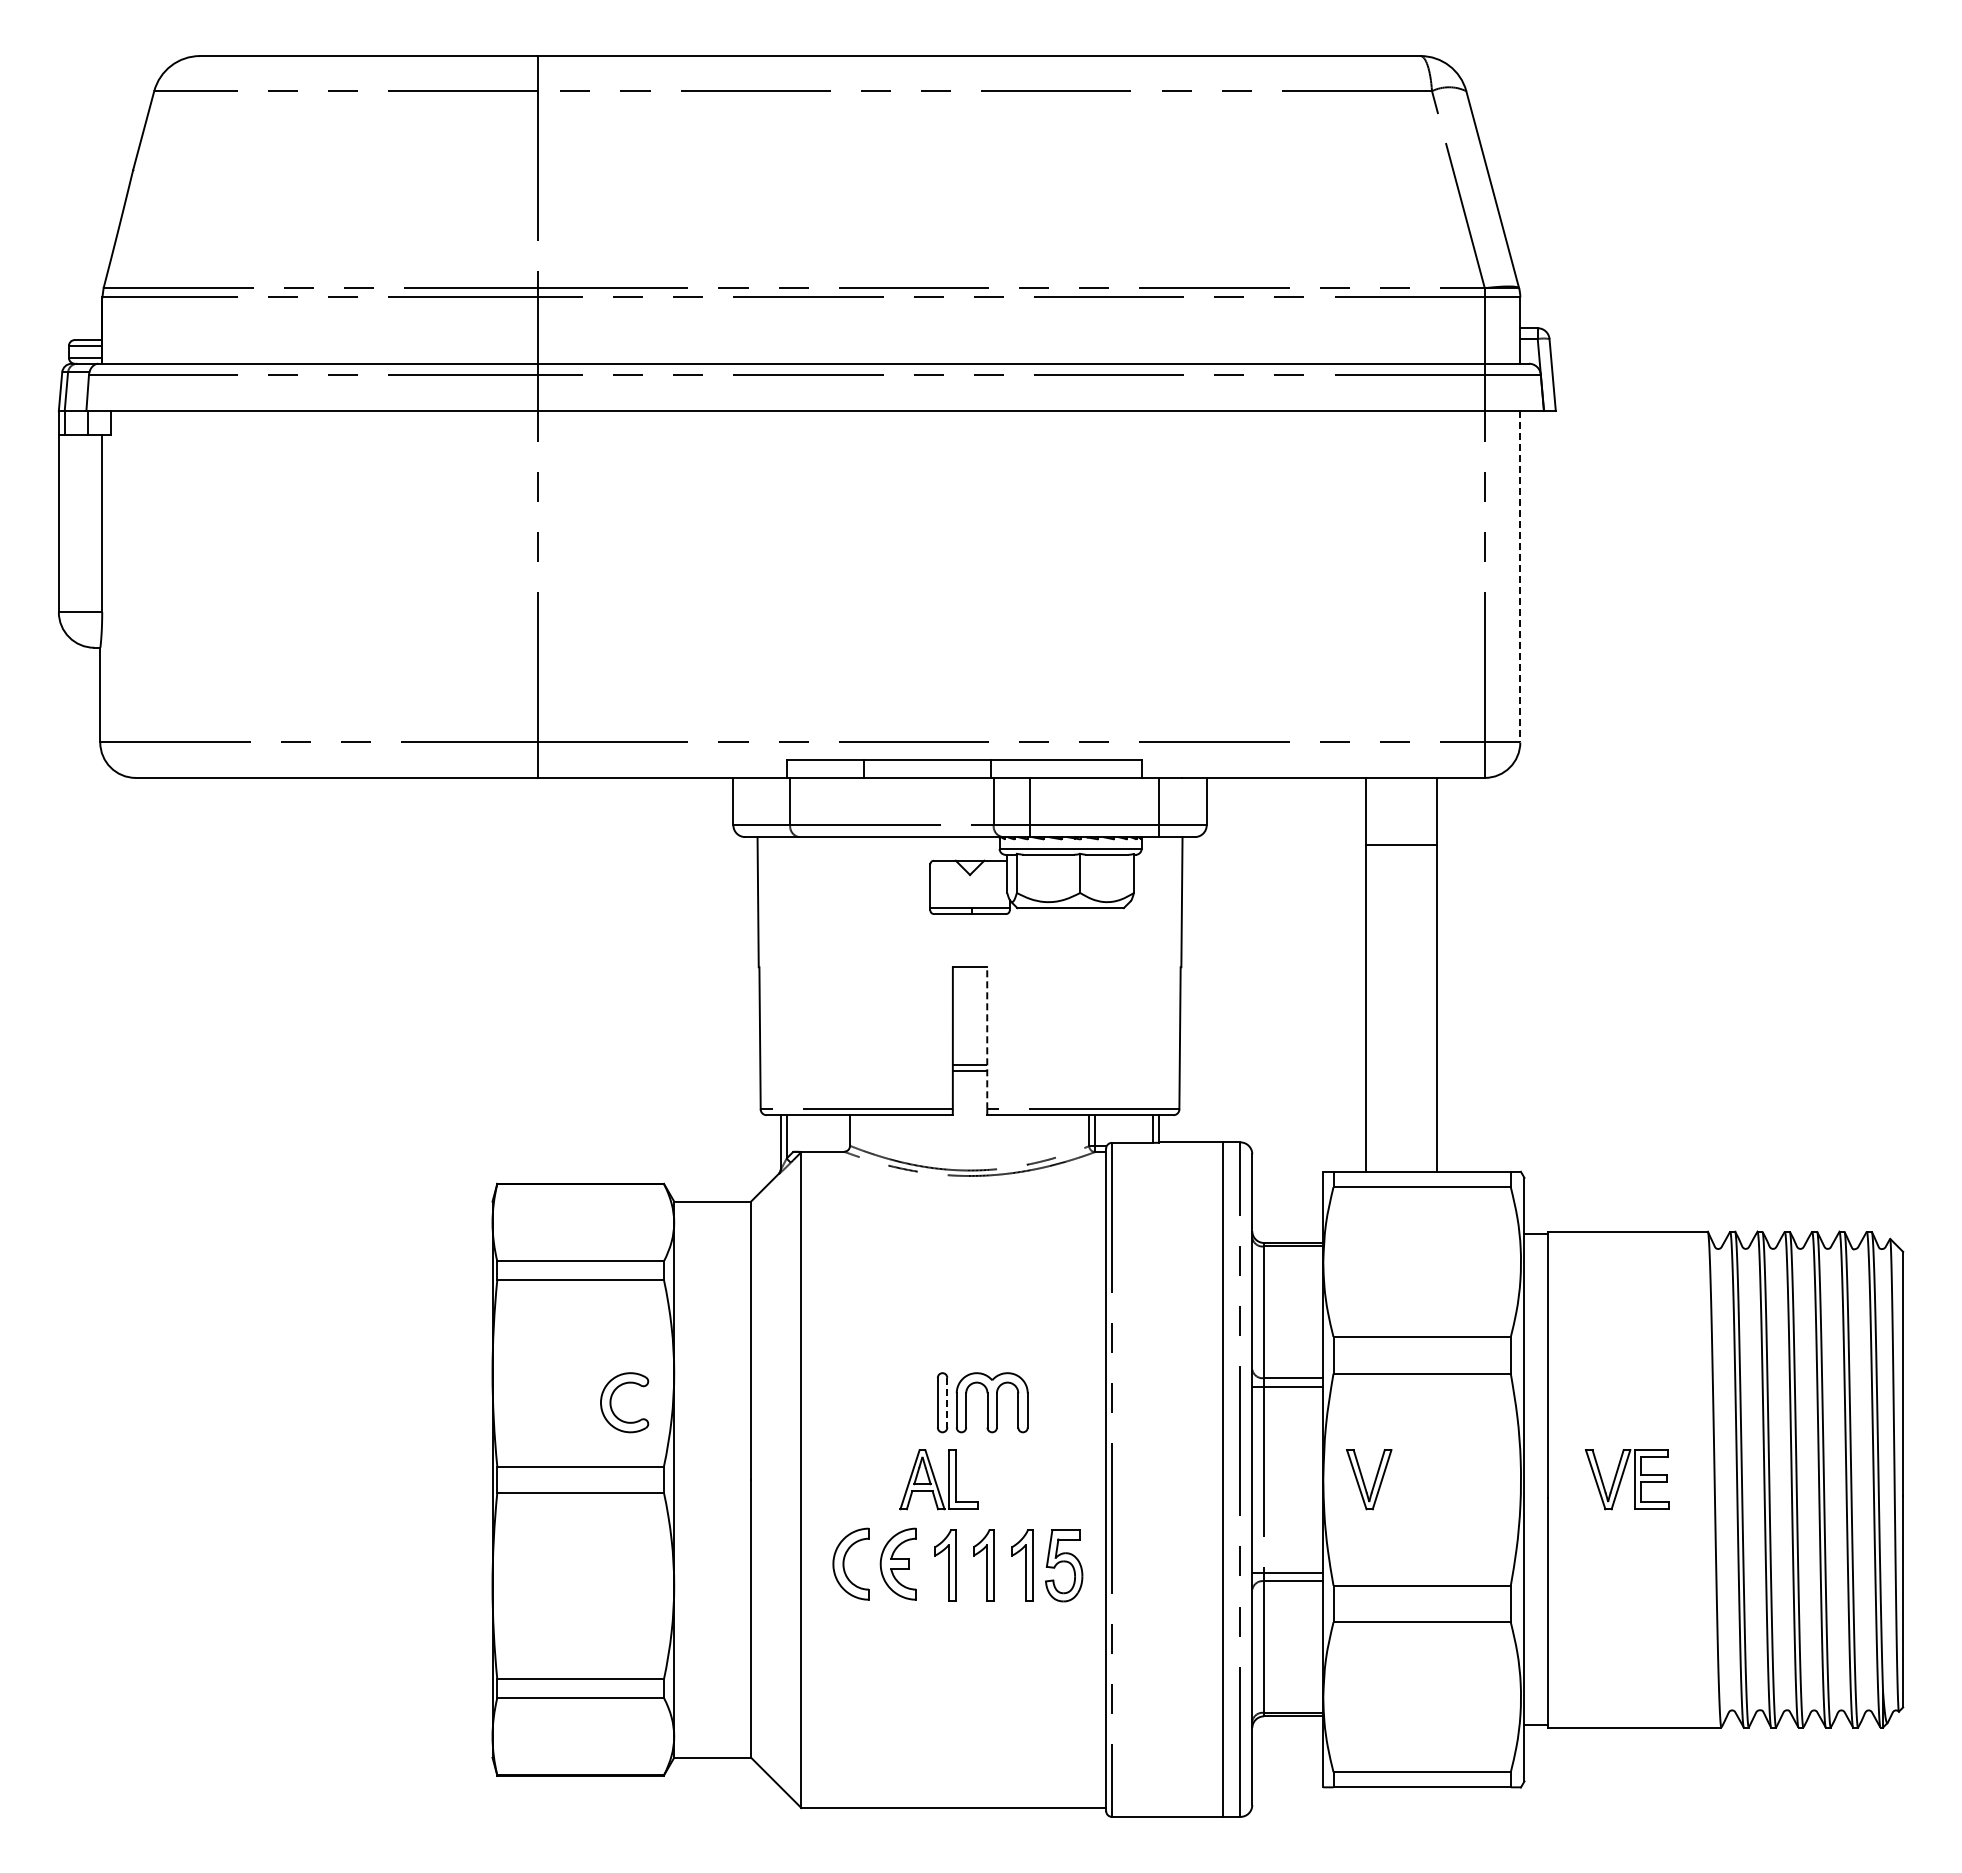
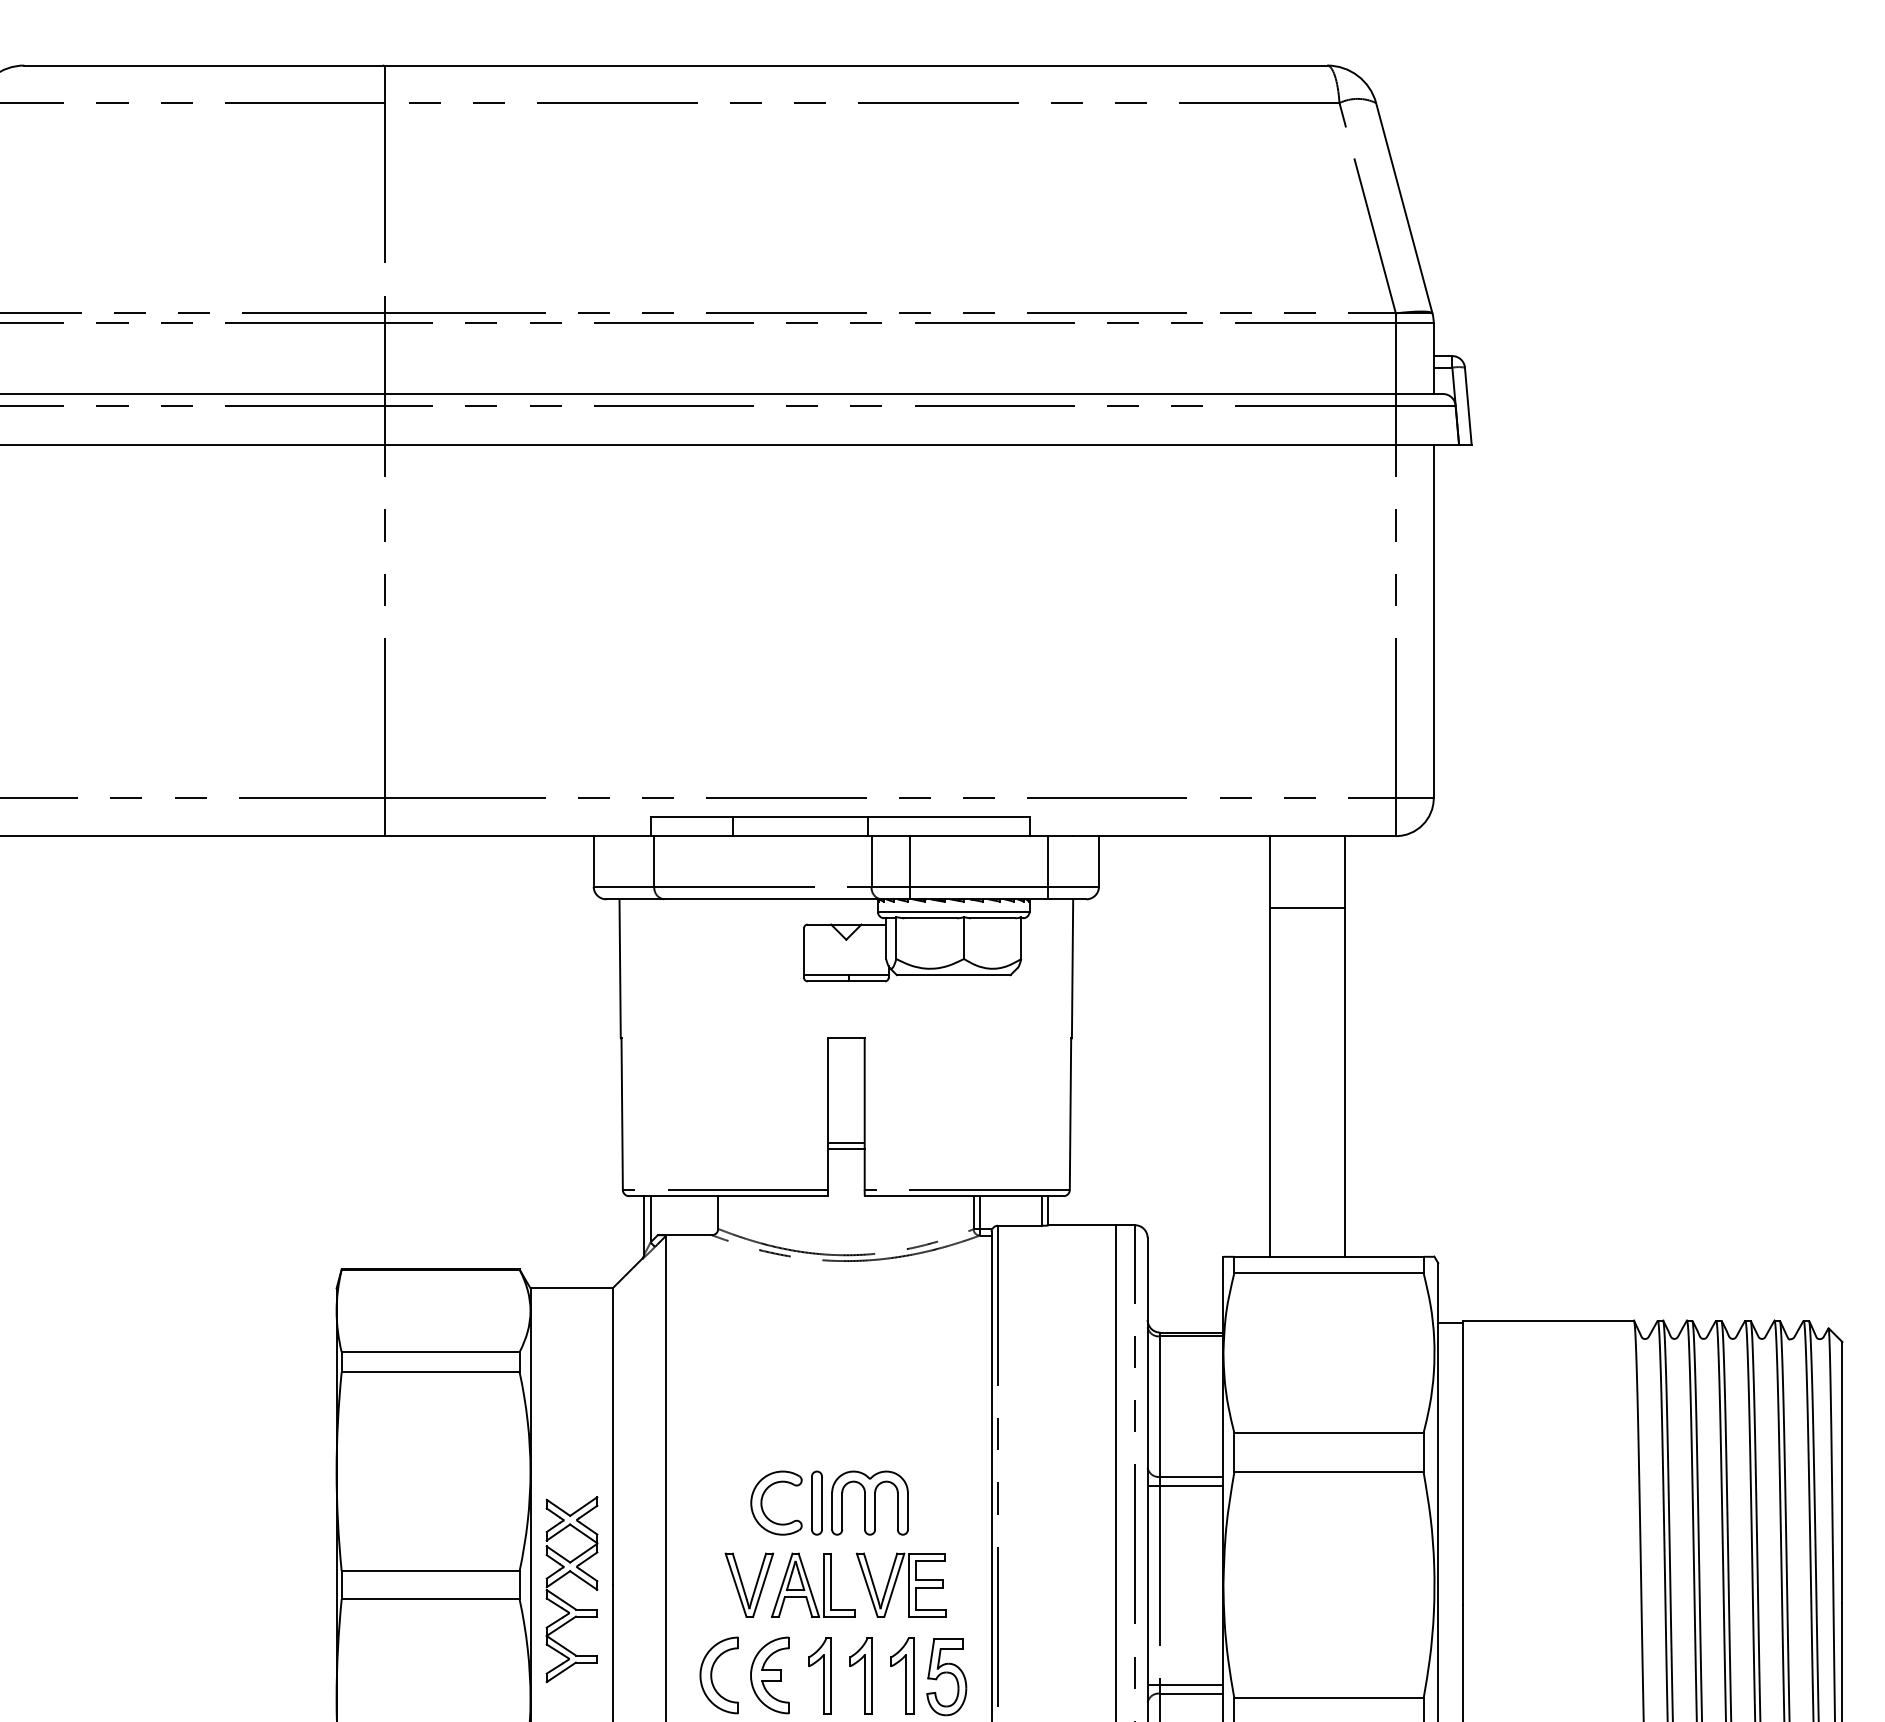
line: (1520, 576) -> (1433, 621), dashed -> solid
line: (987, 1037) -> (864, 1113), dashed -> solid
part: (612, 1397) -> (763, 1497), moved
line: (947, 1402) -> (822, 1502), dashed -> solid
part: (719, 1473) -> (578, 1578), added
part: (1369, 1479) -> (749, 1585), moved
part: (1627, 1479) -> (901, 1585), moved

